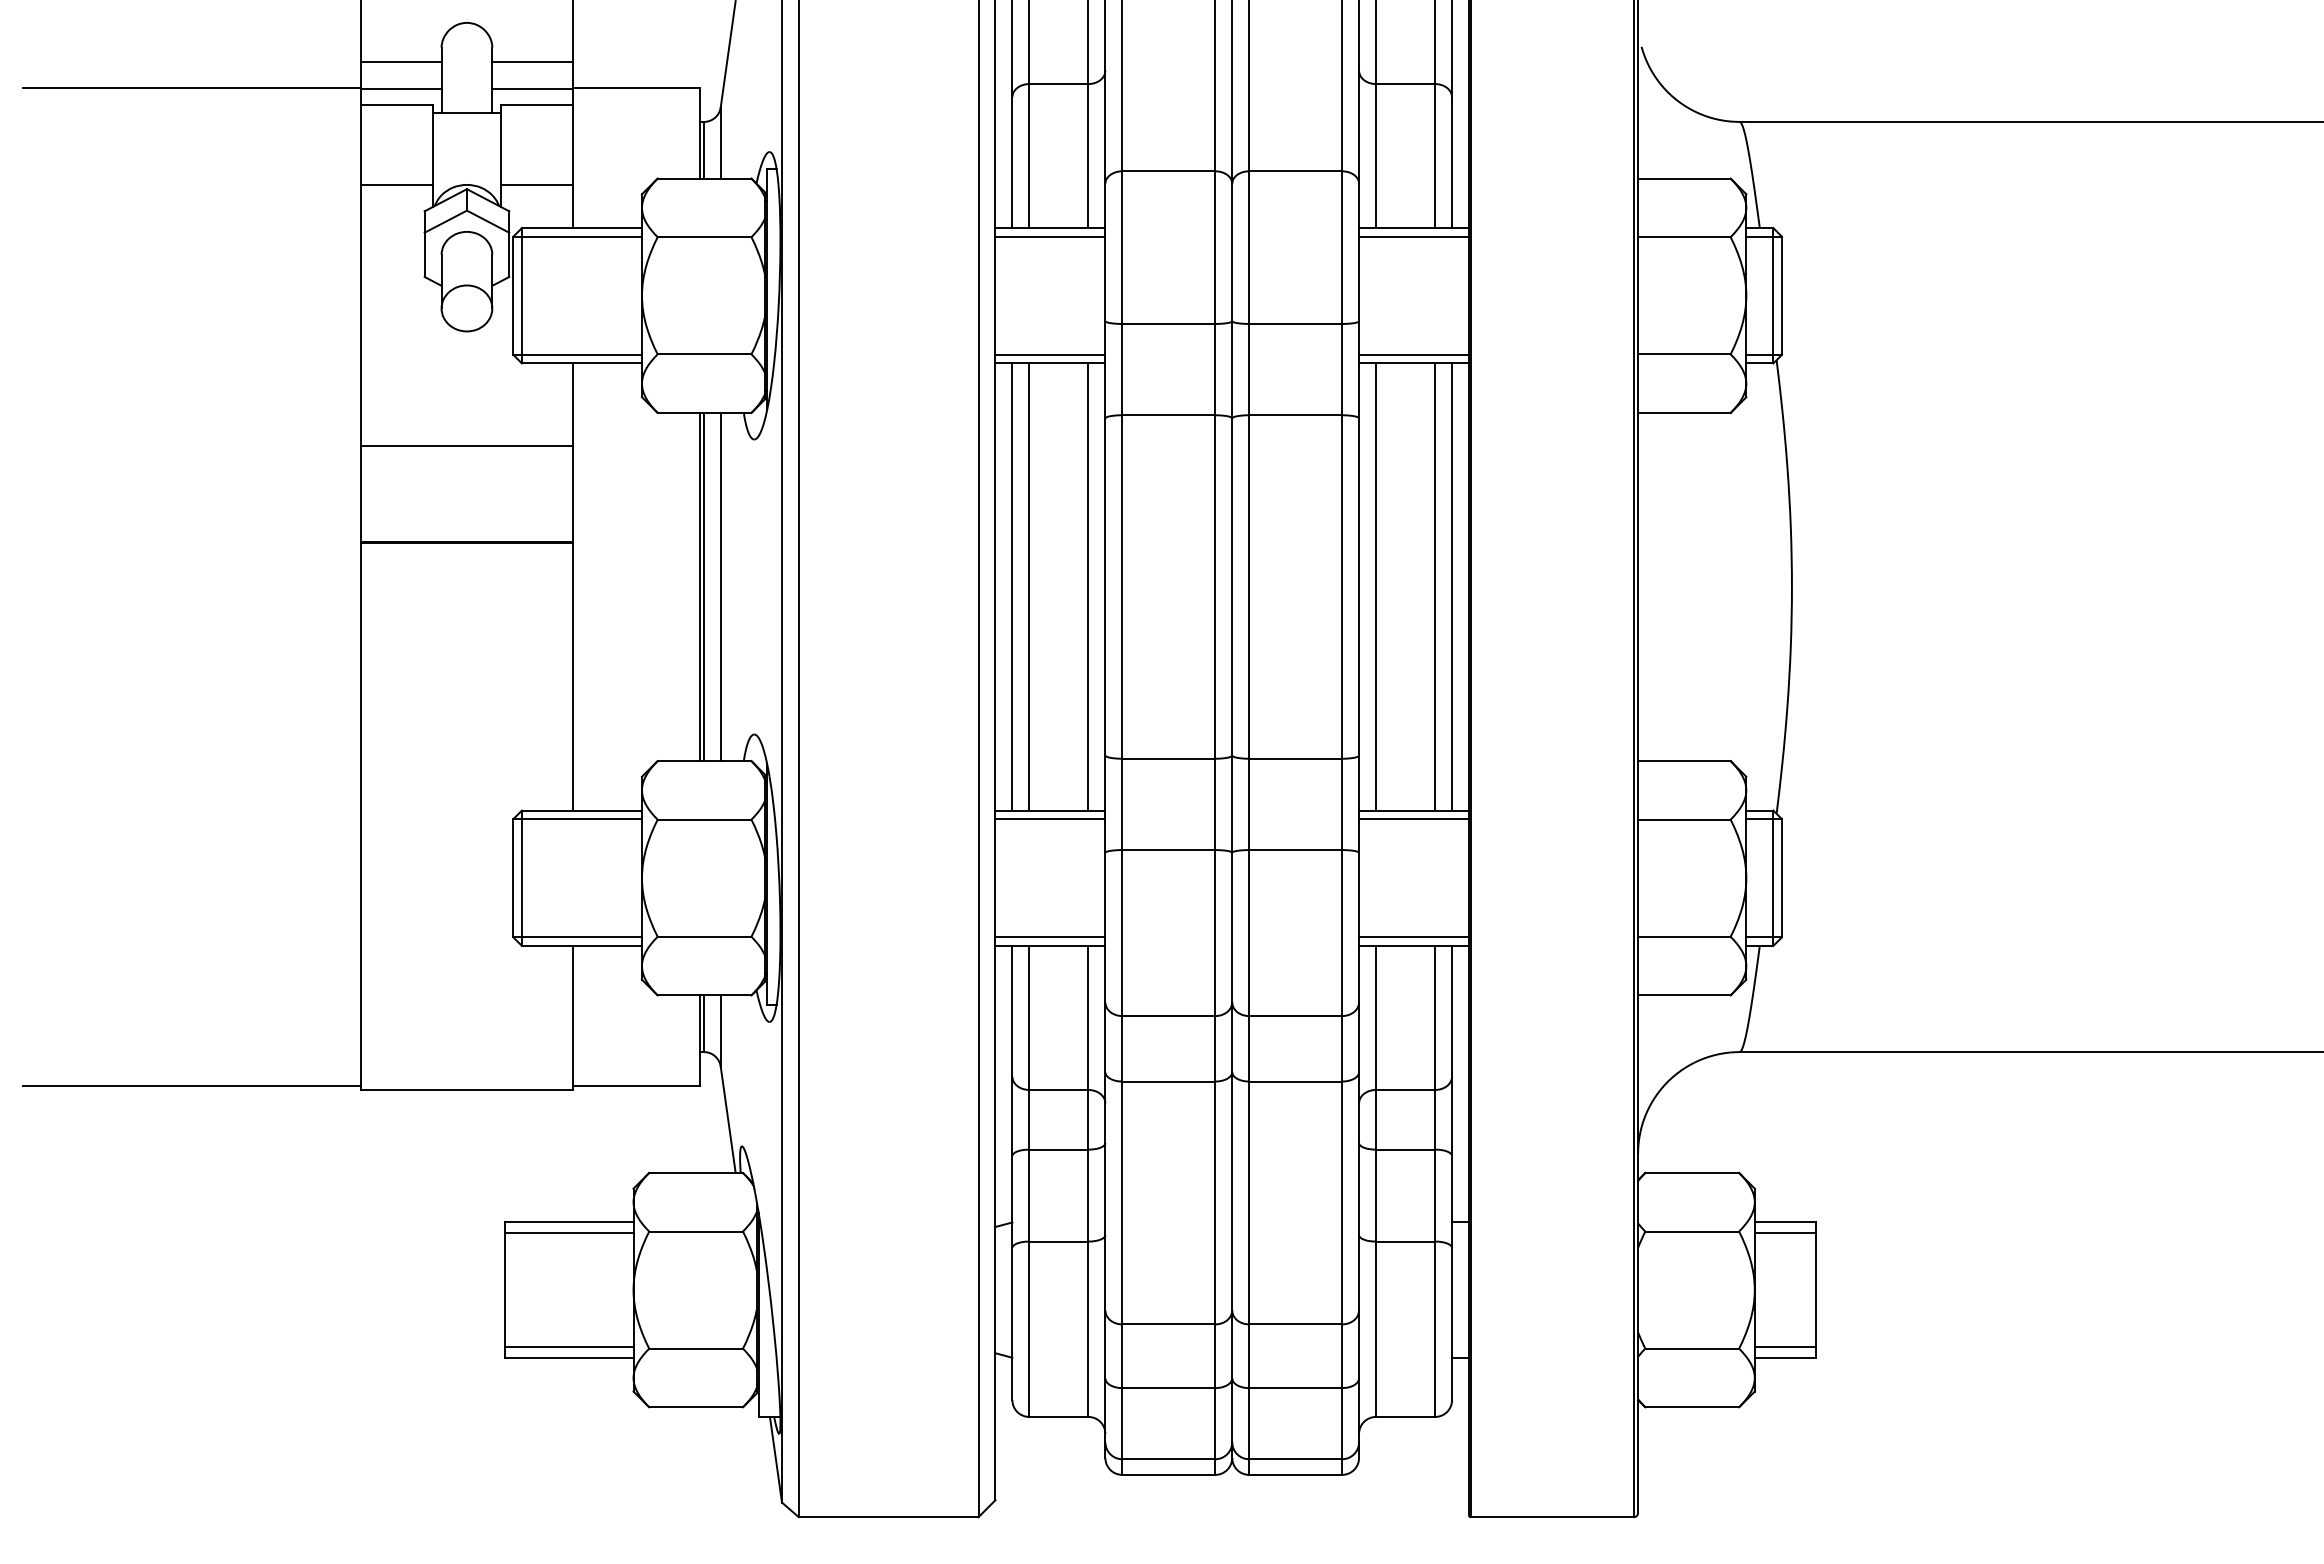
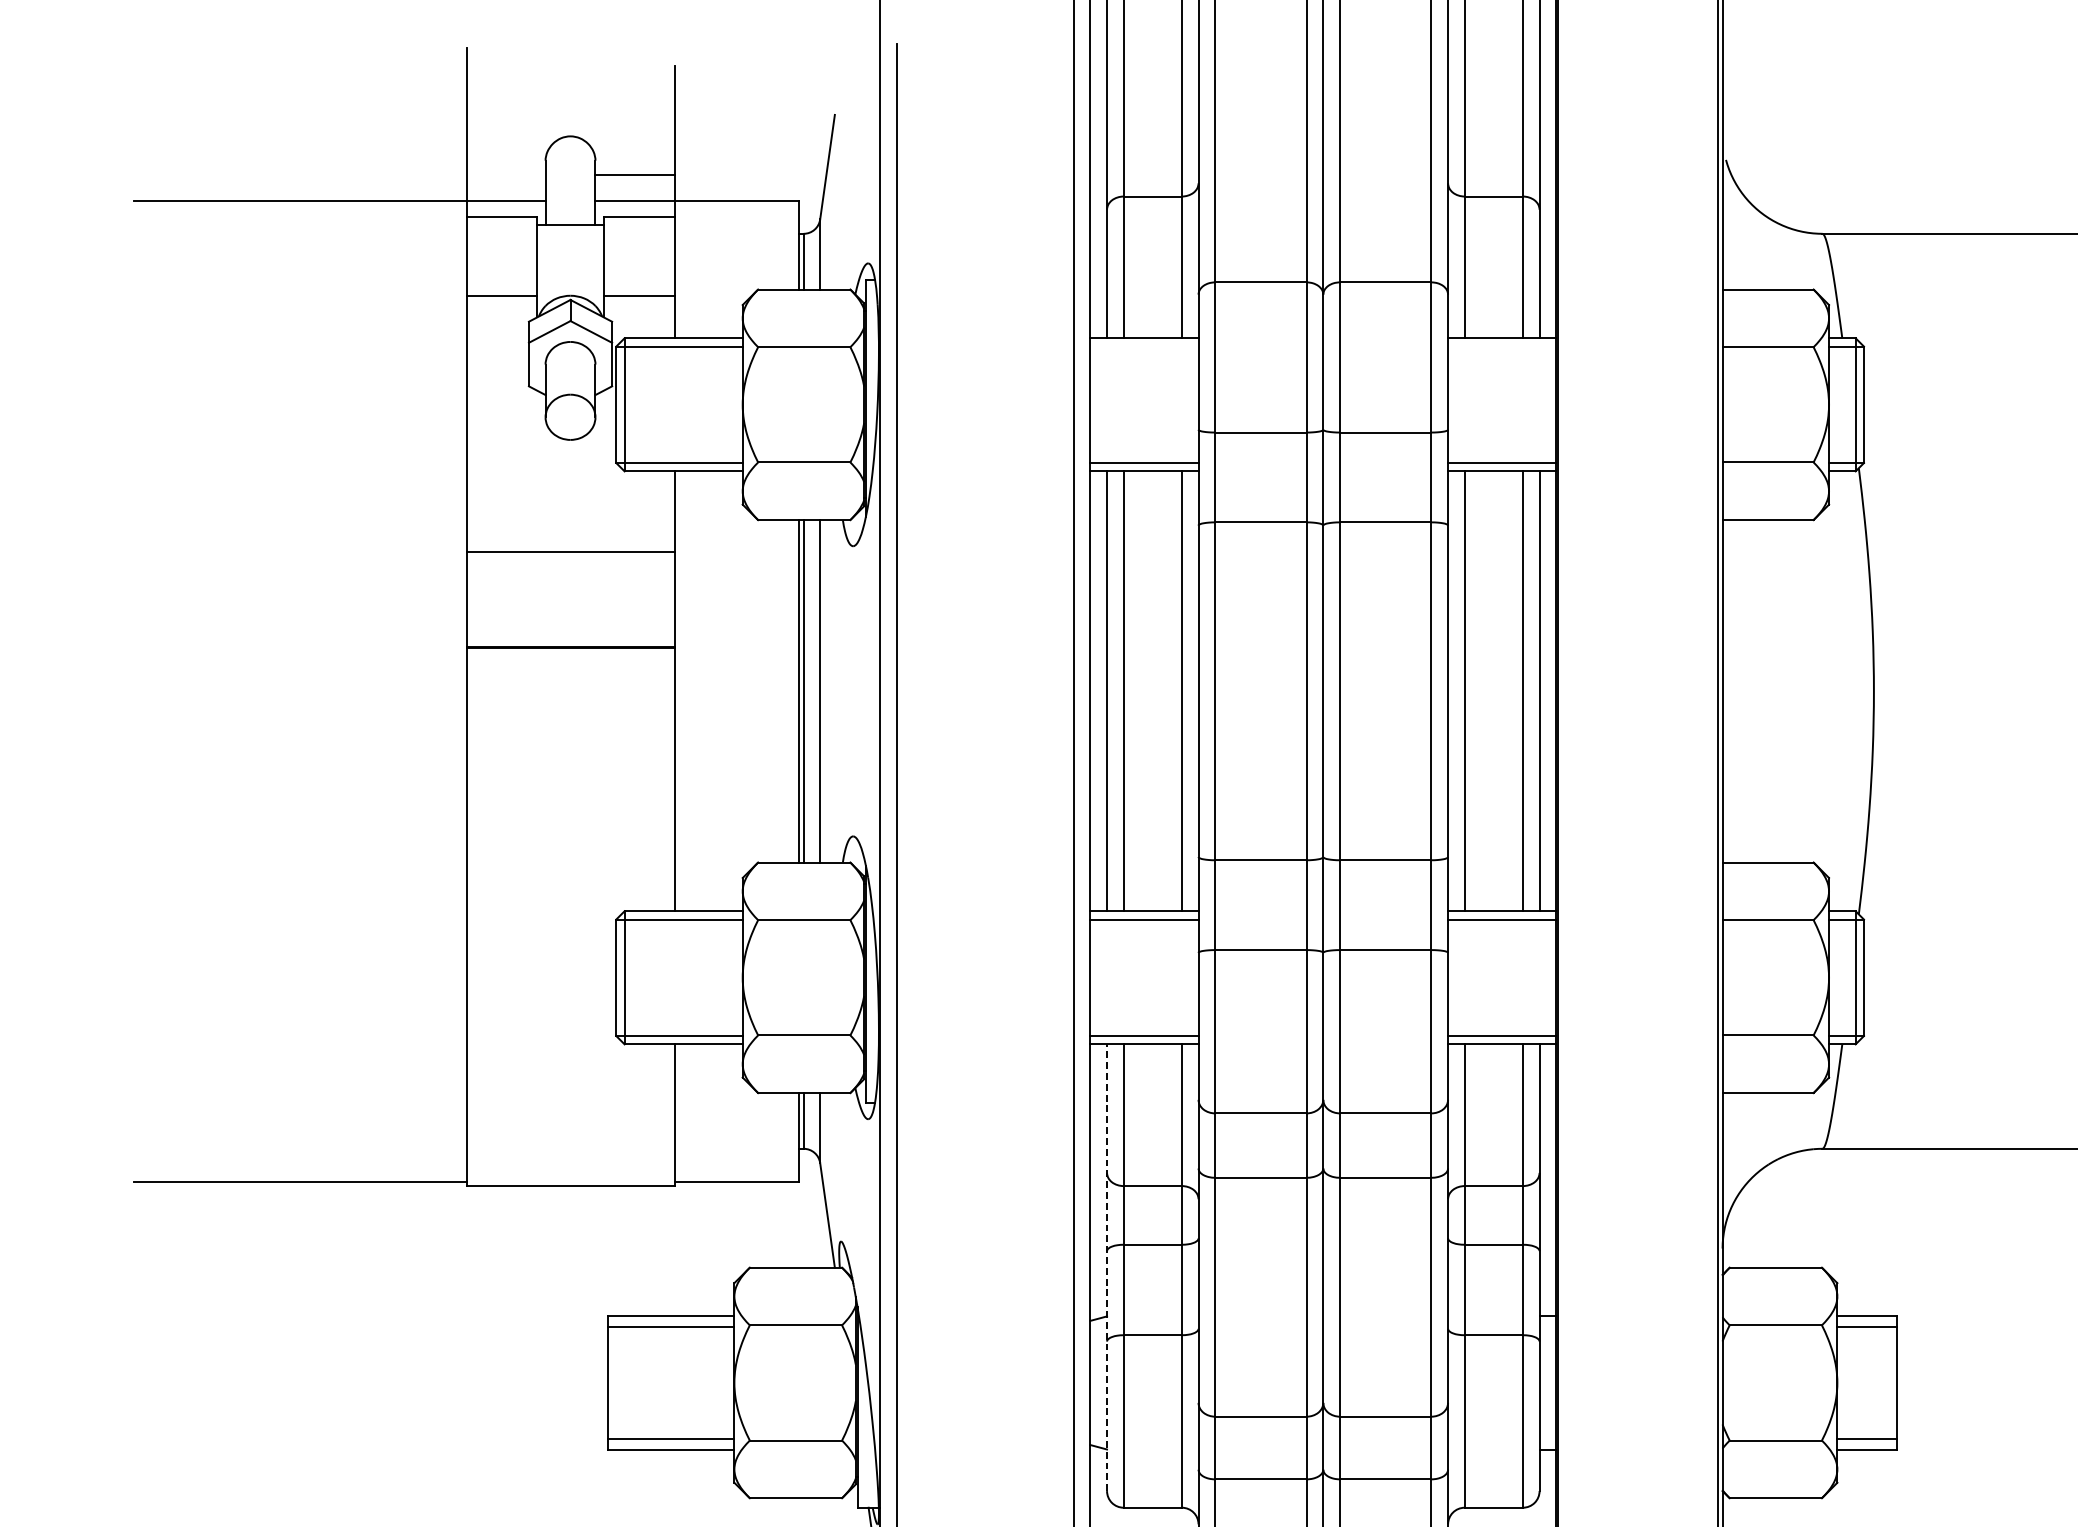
line: (401, 62) -> (506, 175), removed
line: (1050, 236) -> (1144, 346), removed
line: (1413, 236) -> (1501, 346), removed
line: (1012, 1172) -> (1107, 1267), solid -> dashed

